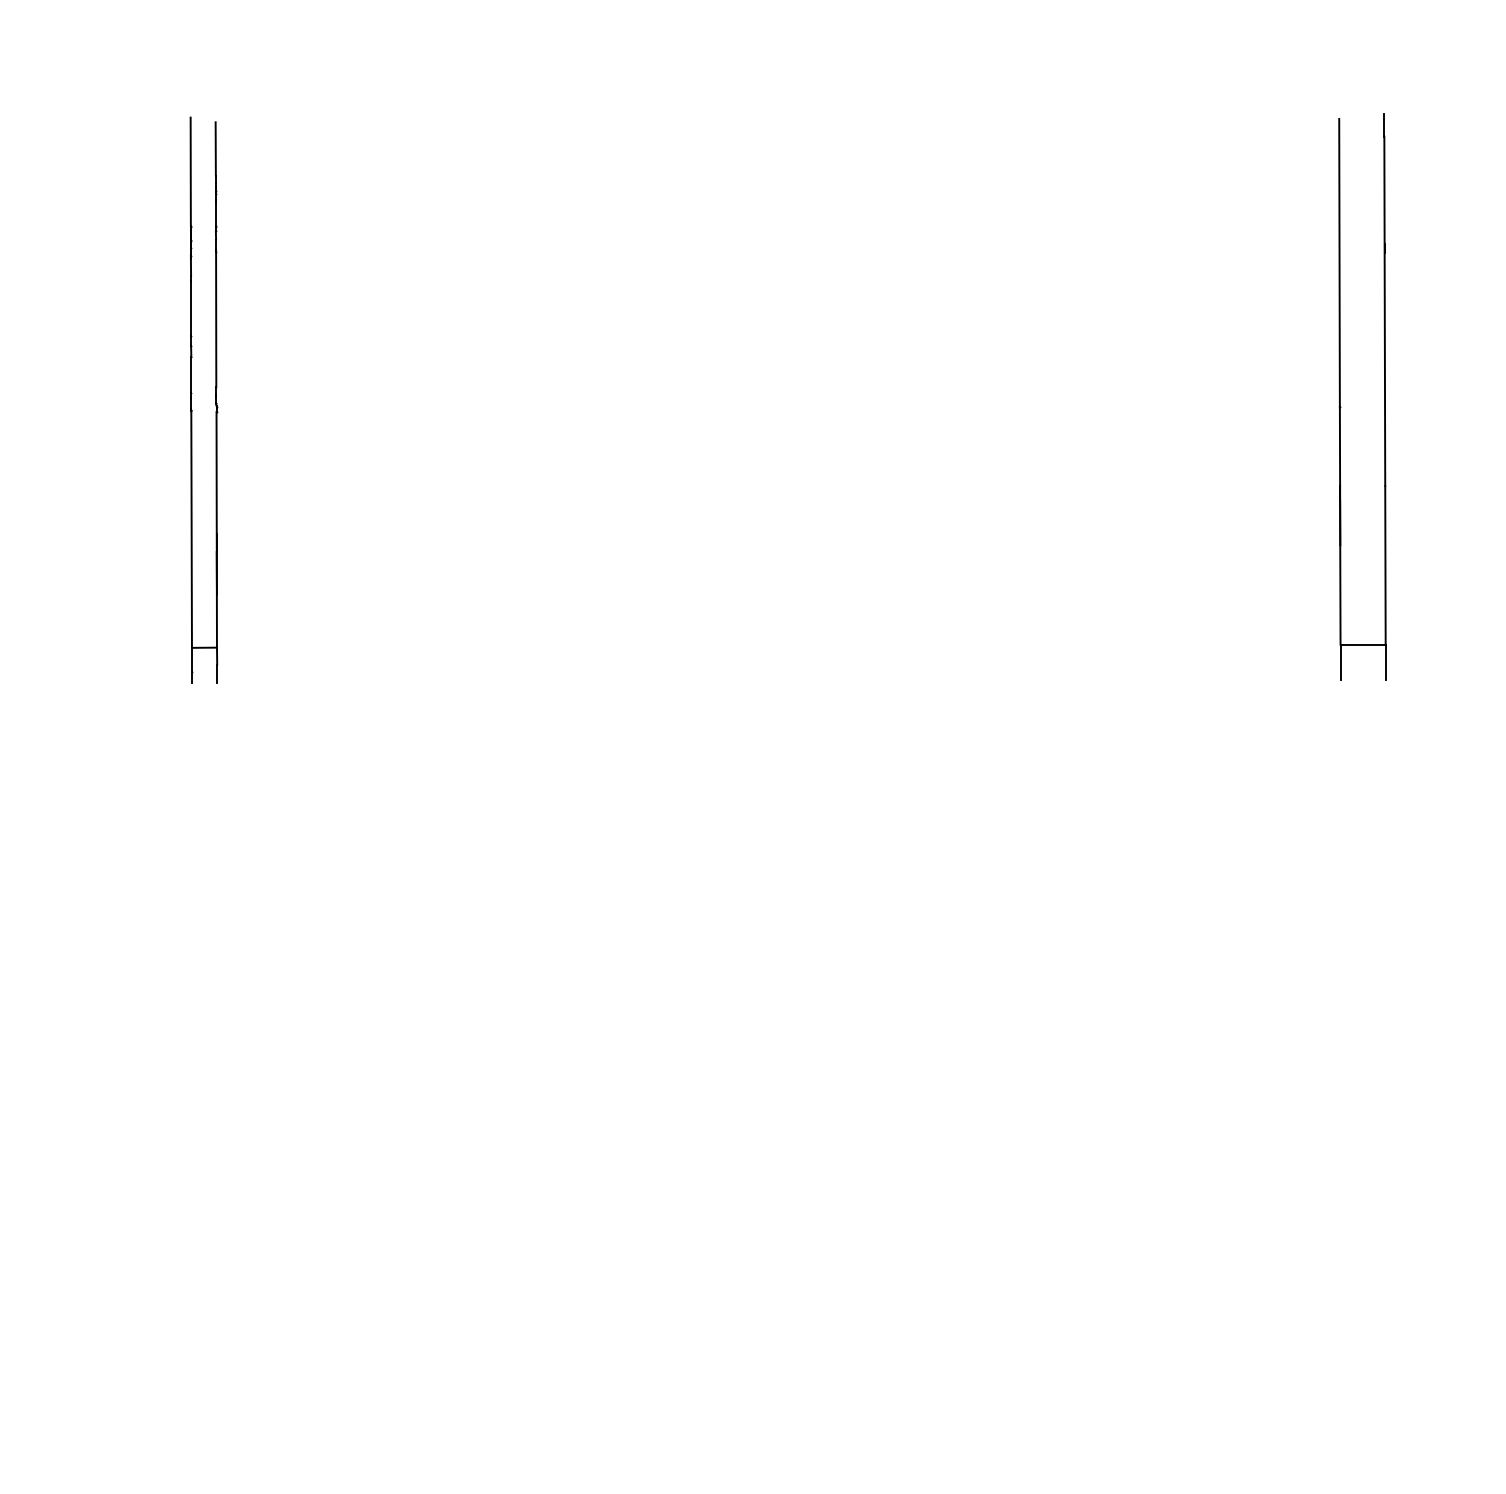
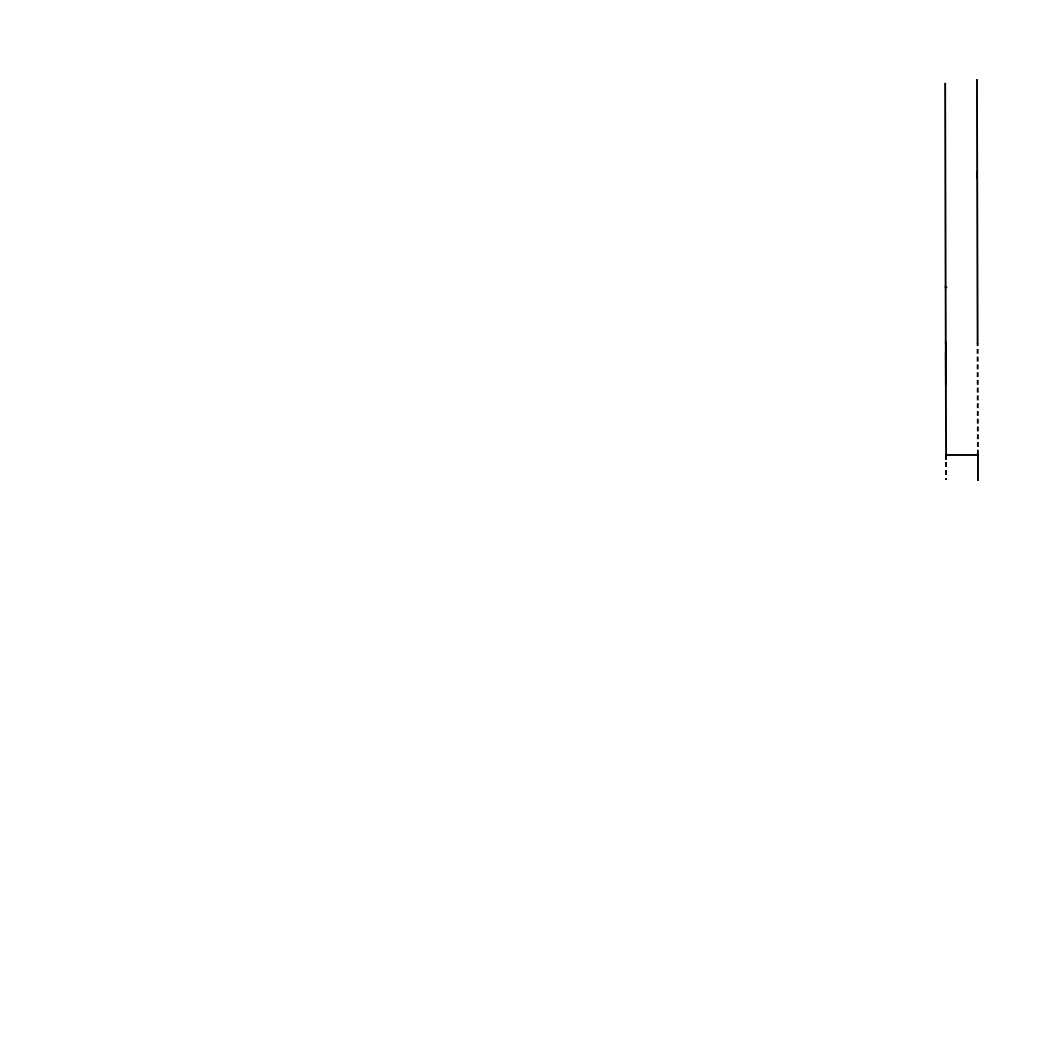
part: (191, 399) -> (135, 281), removed
line: (1385, 564) -> (977, 398), solid -> dashed
line: (1340, 662) -> (946, 467), solid -> dashed

